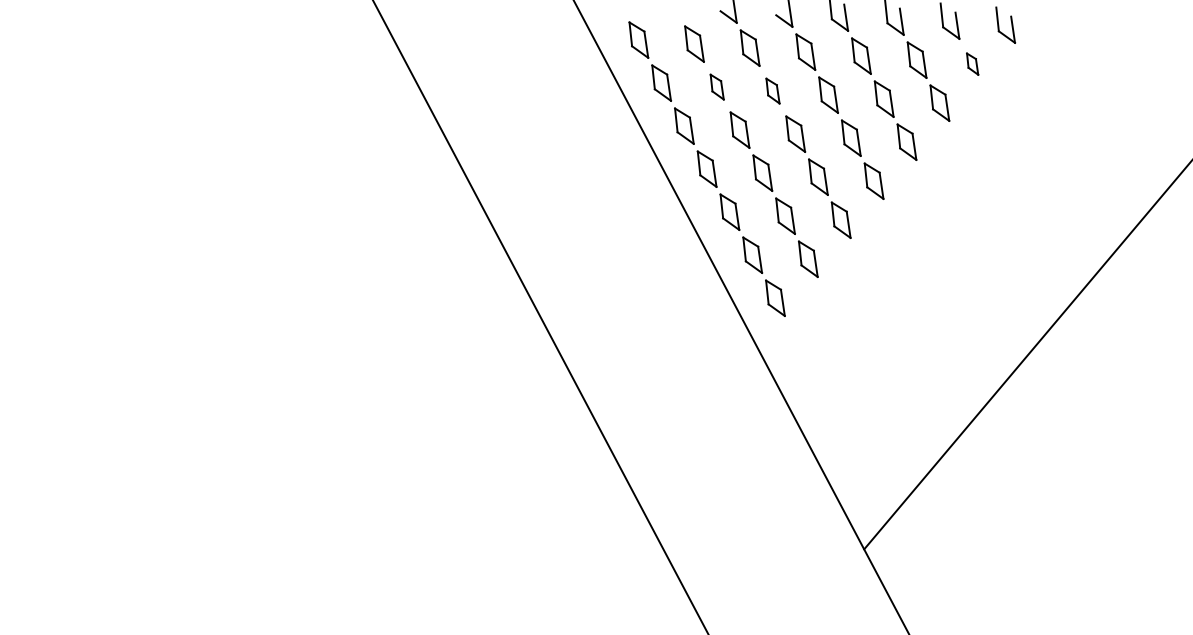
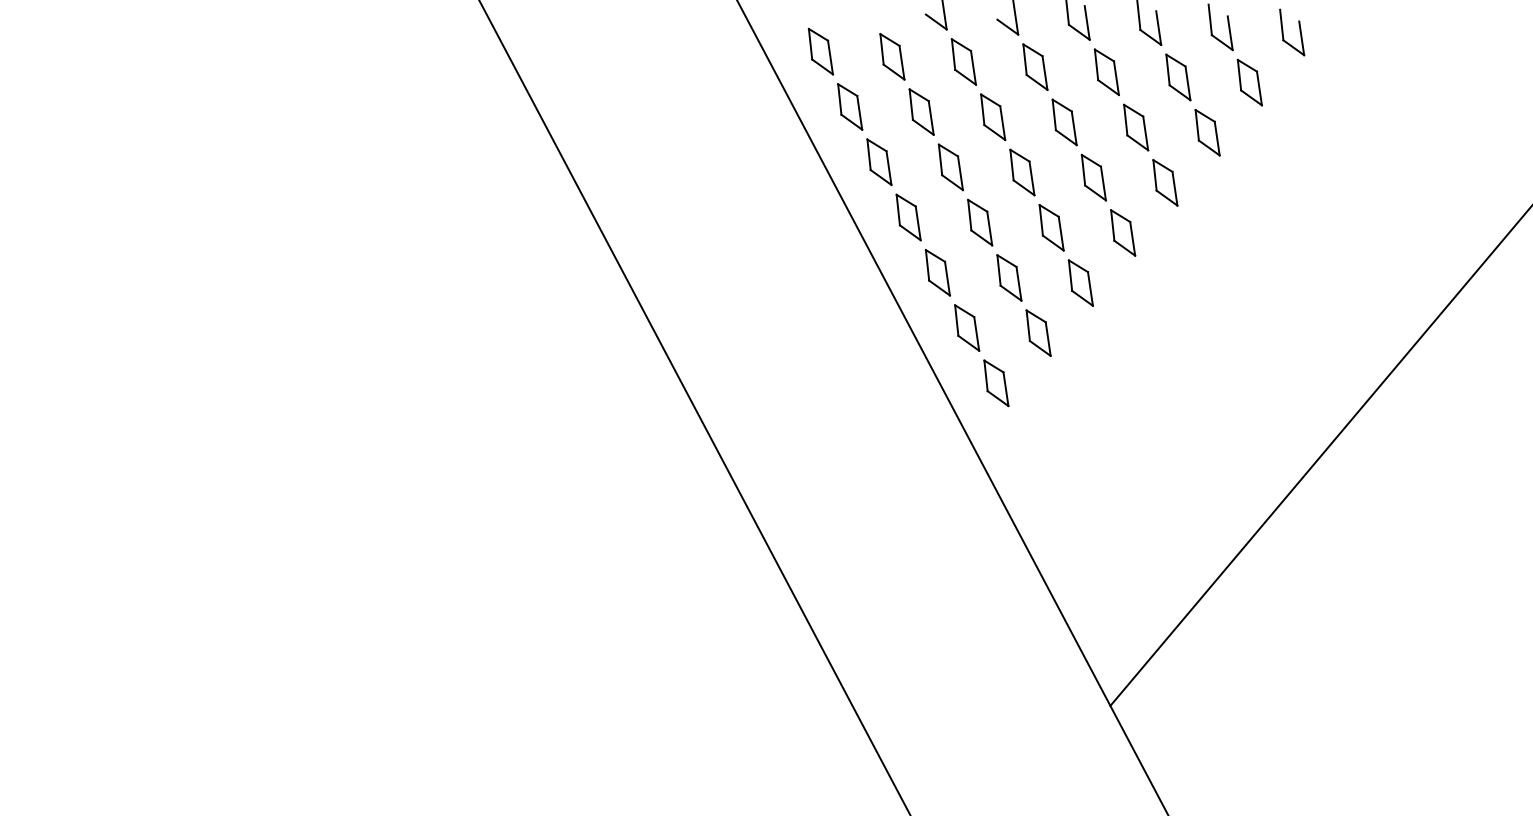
part: (972, 64) -> (1249, 82), size x1.67
part: (717, 86) -> (921, 111), size x1.43
part: (773, 90) -> (993, 116), size x1.43

